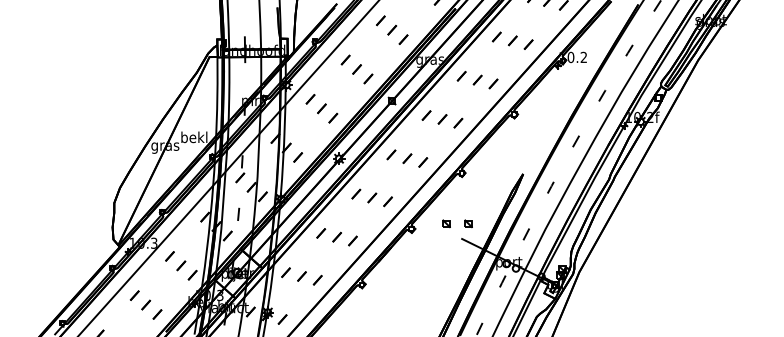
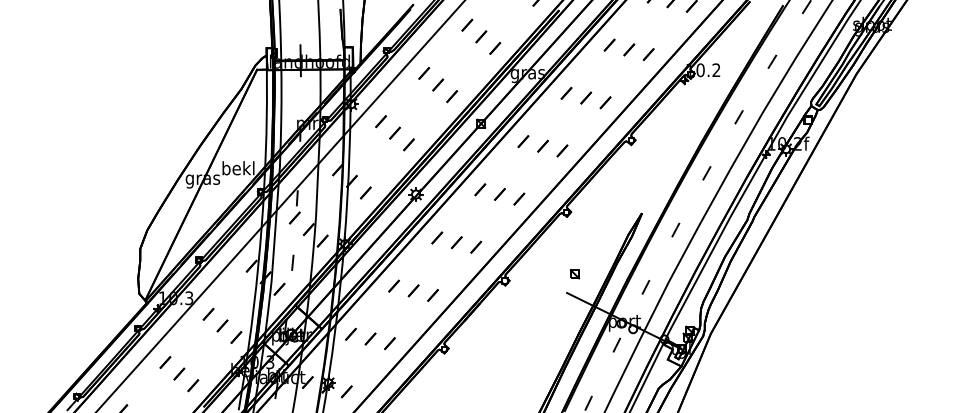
part: (446, 223) -> (547, 274), removed

